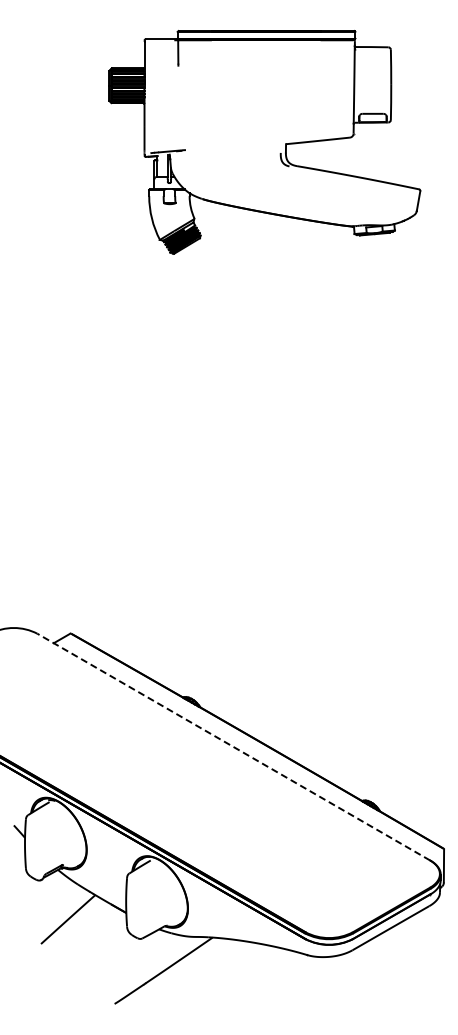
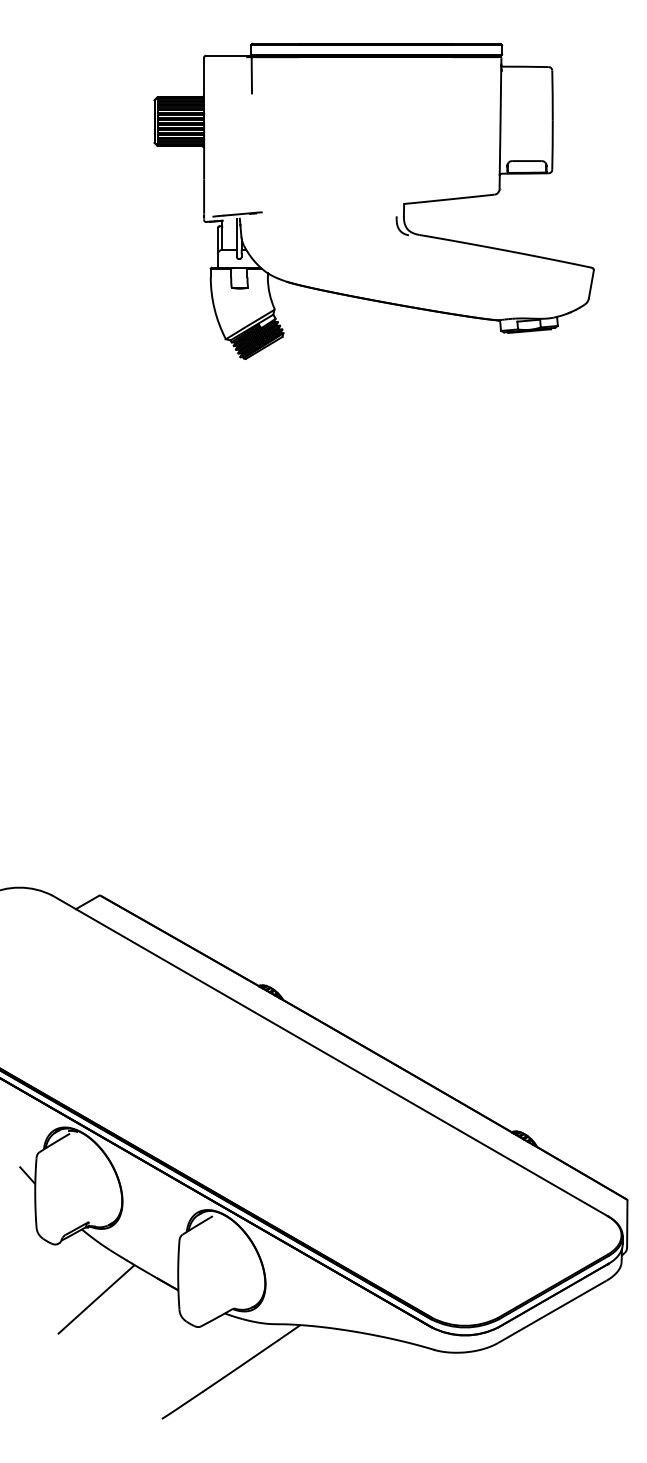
line: (233, 747) -> (329, 1056), dashed -> solid

